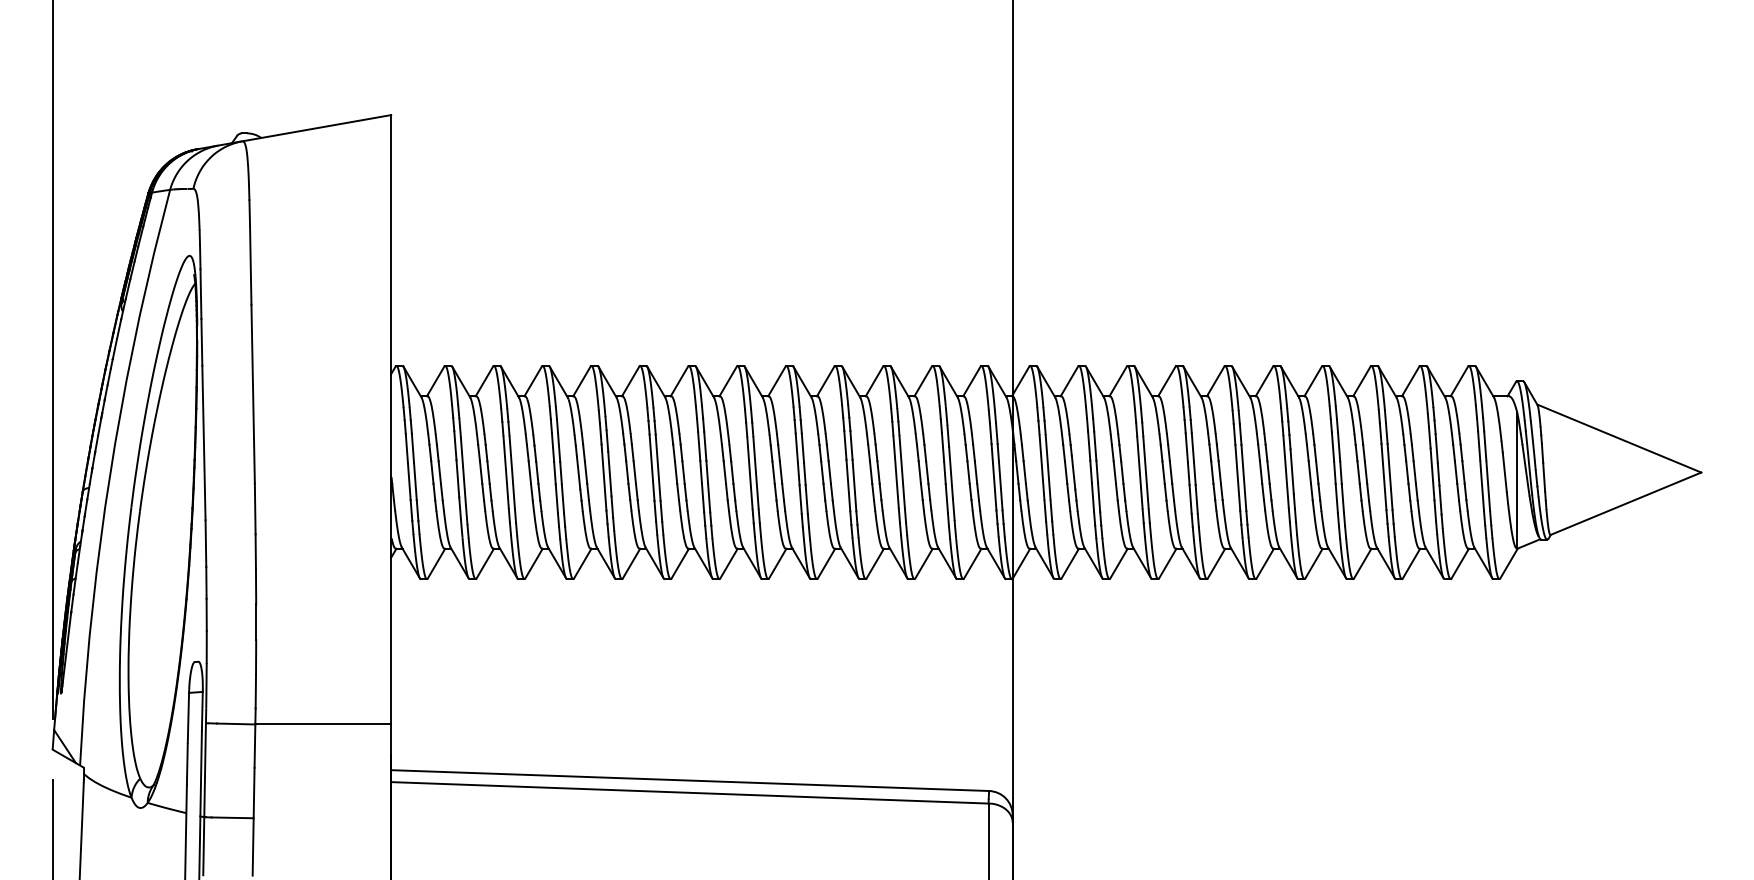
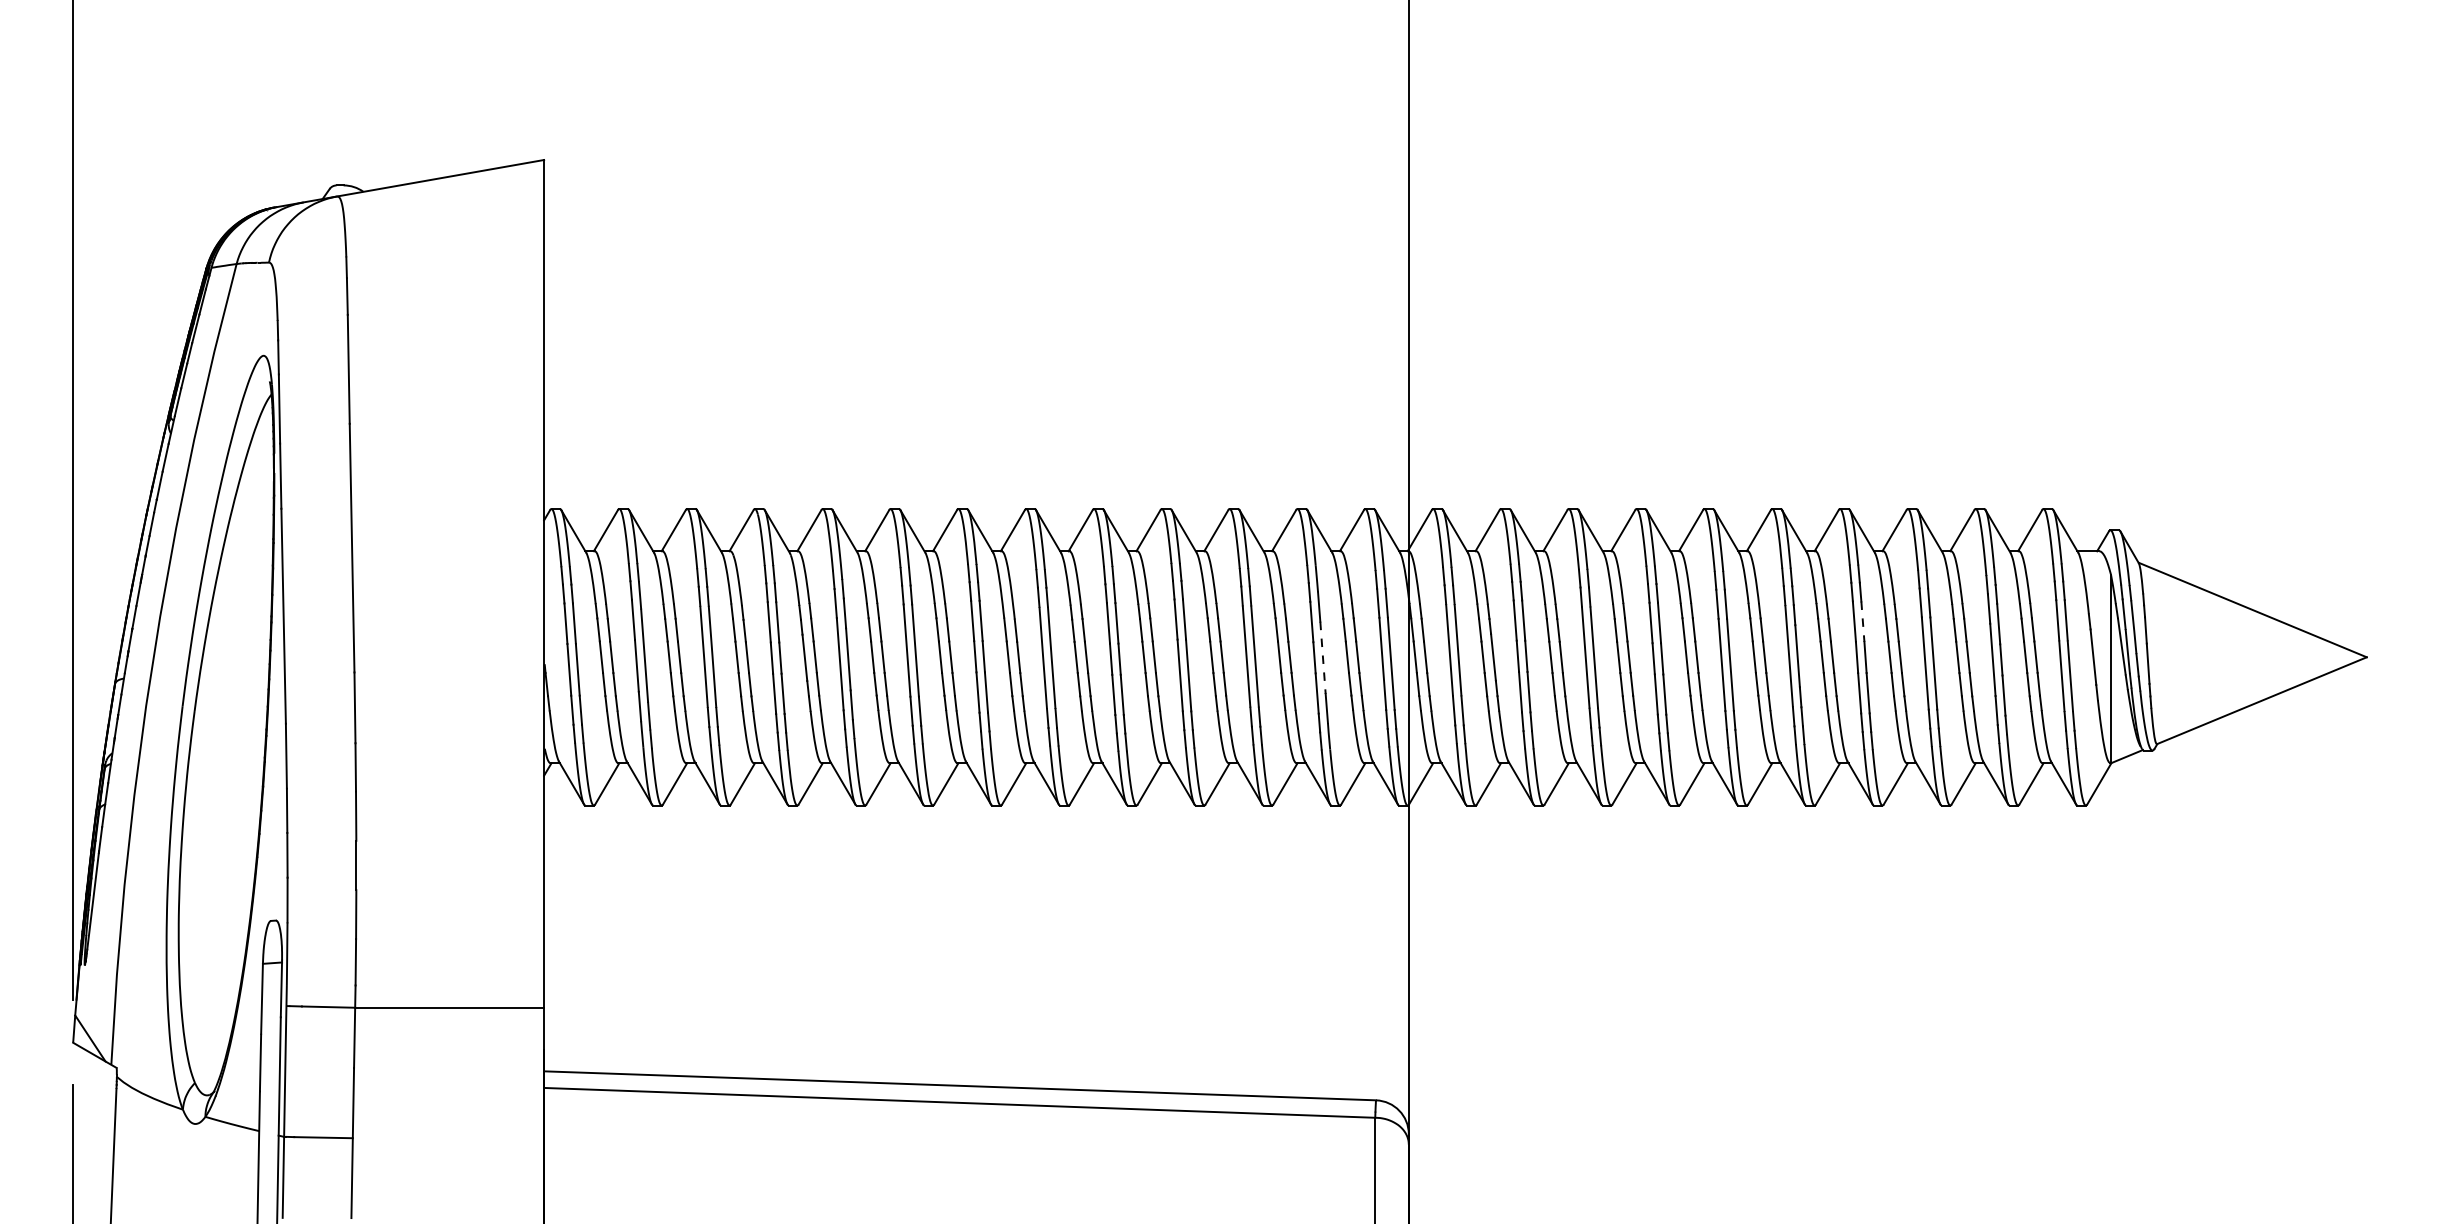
line: (1338, 447) -> (1862, 622), solid -> dashed
line: (951, 473) -> (1323, 658), solid -> dashed

